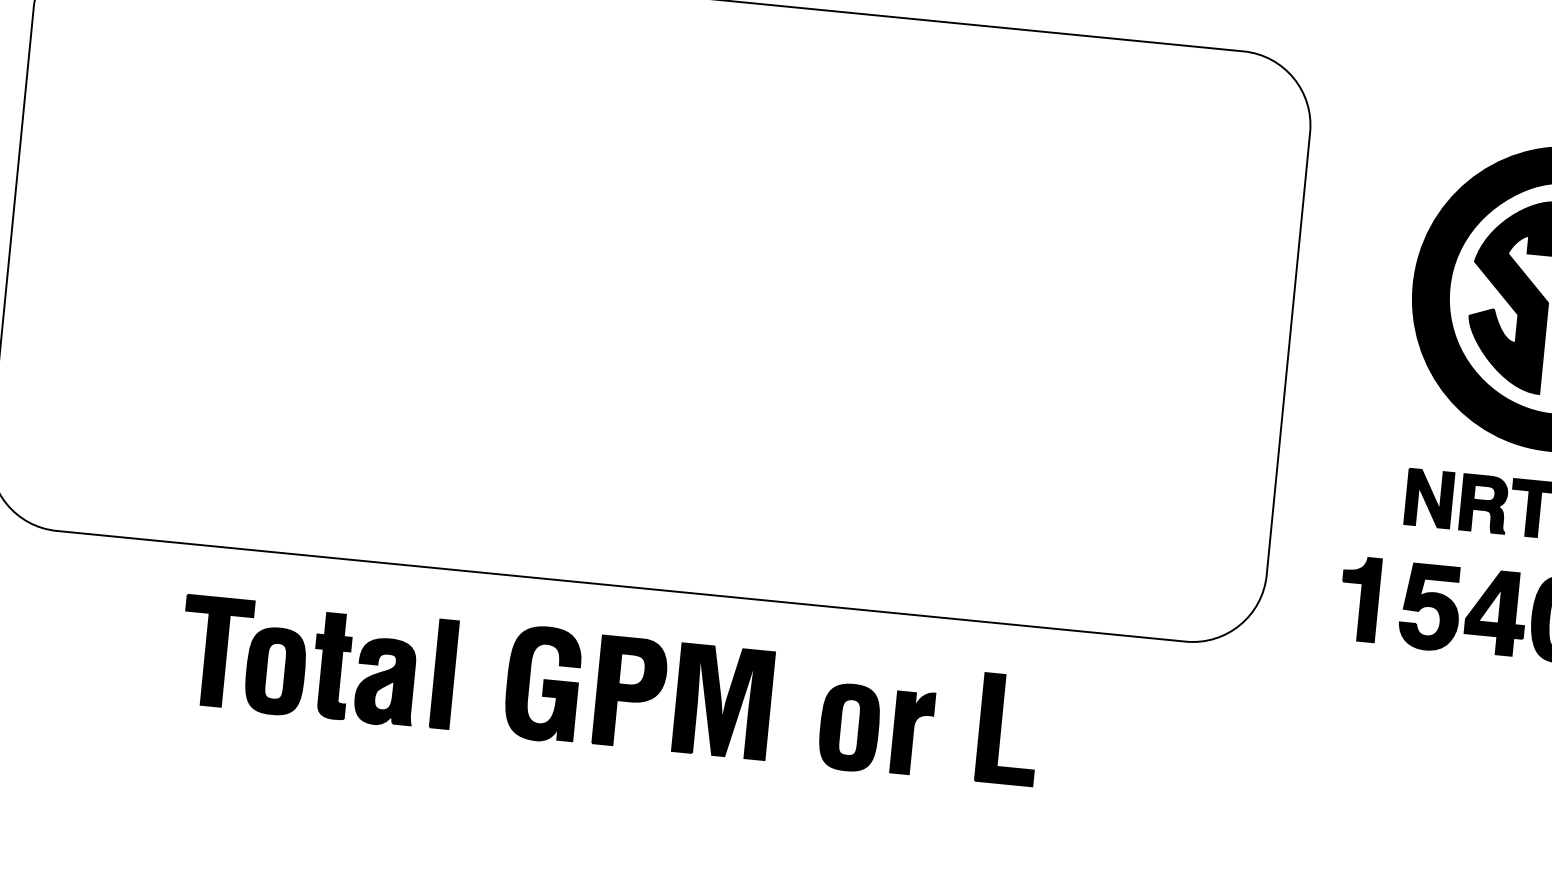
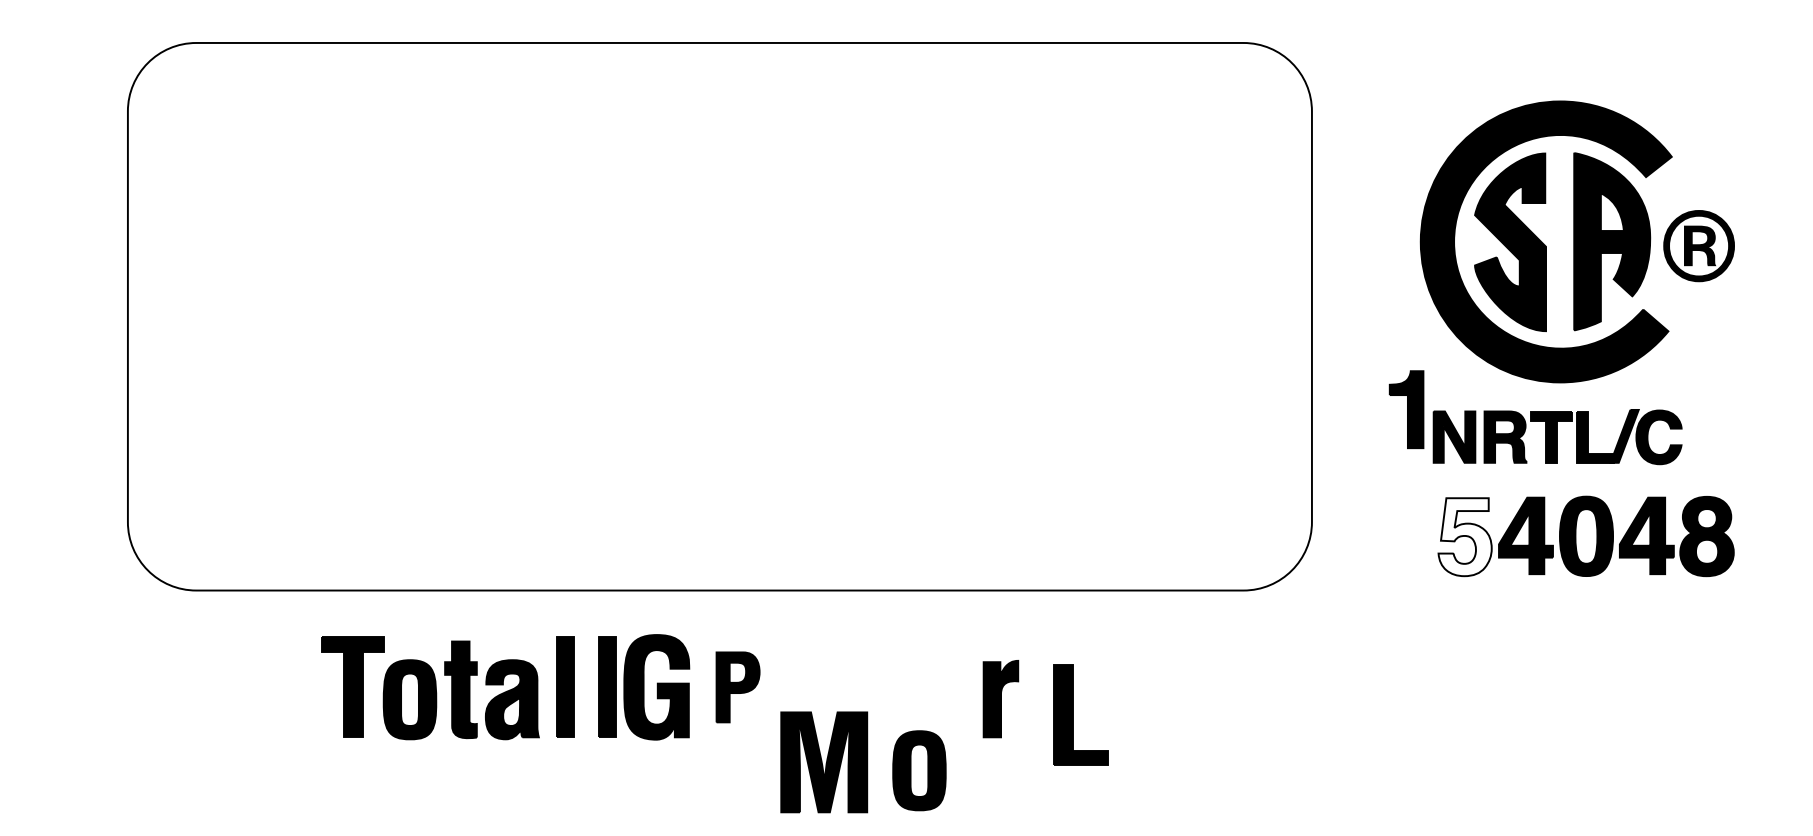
part: (1359, 598) -> (1406, 409), moved
fill: (1429, 607) -> (1464, 537), removed
part: (489, 677) -> (607, 686), added
part: (629, 692) -> (737, 687), size x0.7
part: (723, 701) -> (824, 762), moved
part: (849, 727) -> (919, 770), moved
part: (1000, 727) -> (1073, 714), moved

